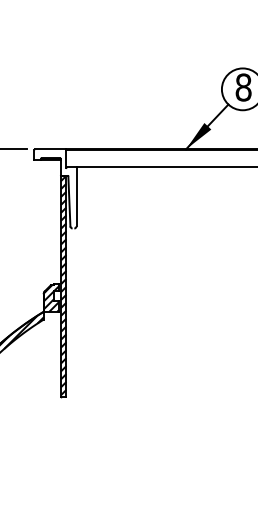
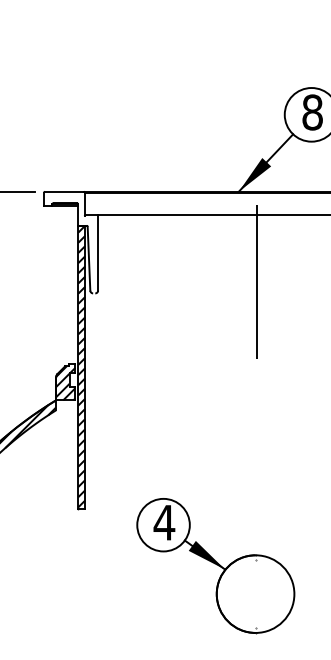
line: (200, 219) -> (257, 281), added
part: (168, 440) -> (216, 565), added

